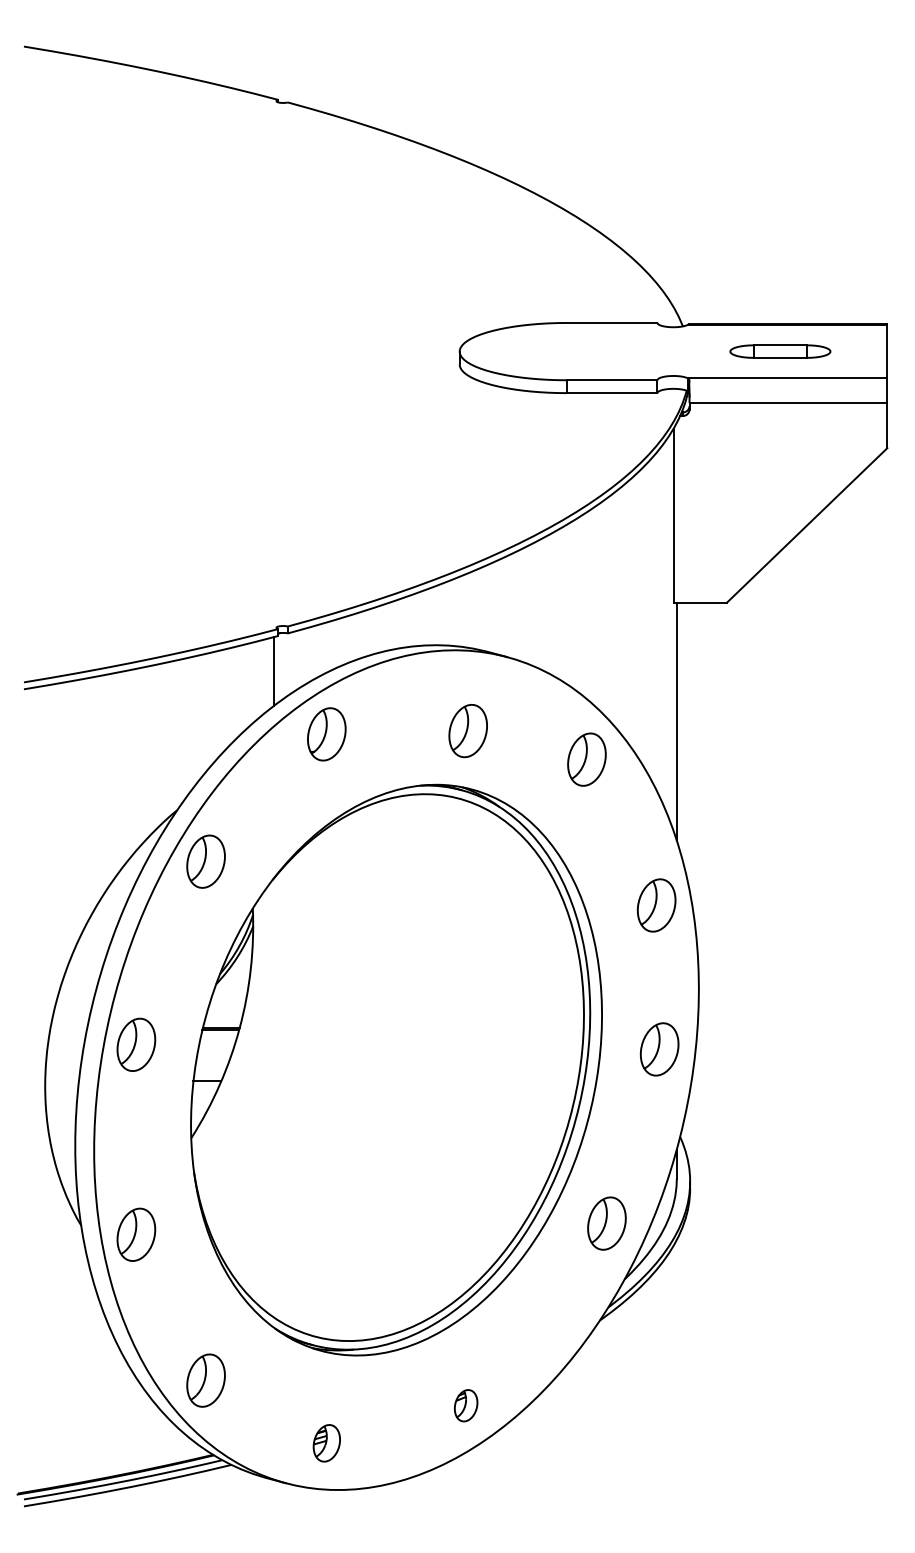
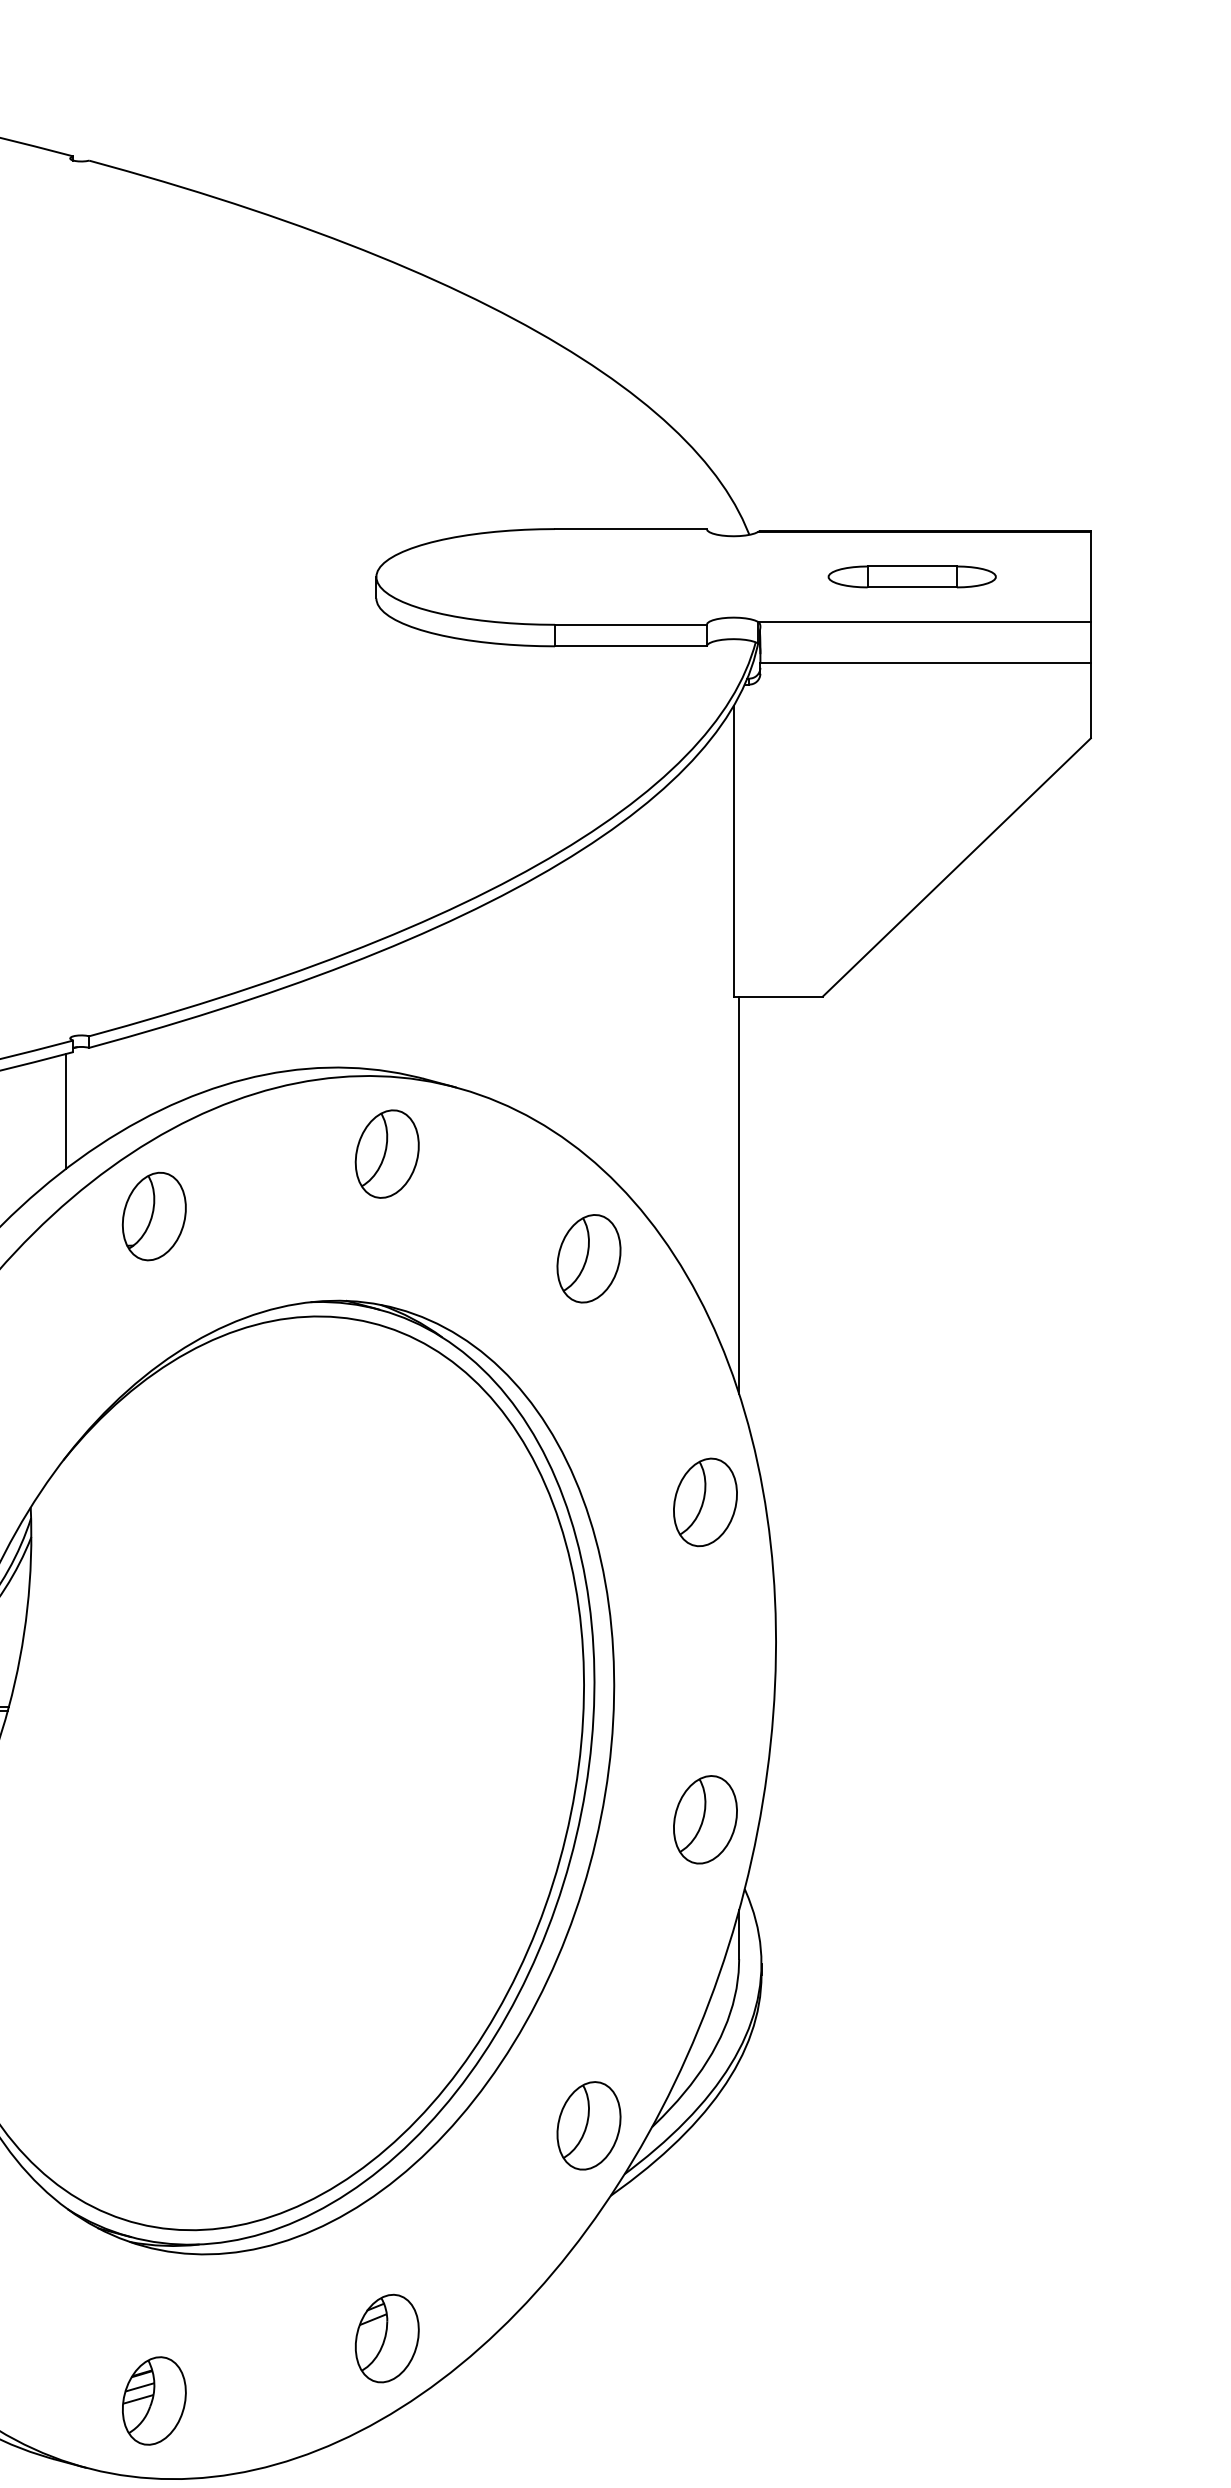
part: (467, 731) -> (386, 1154), moved
part: (659, 1049) -> (705, 1819), moved
part: (606, 1223) -> (588, 2125), moved
part: (465, 1405) -> (386, 2337), size x1.67
part: (326, 1443) -> (153, 2401), size x1.43

